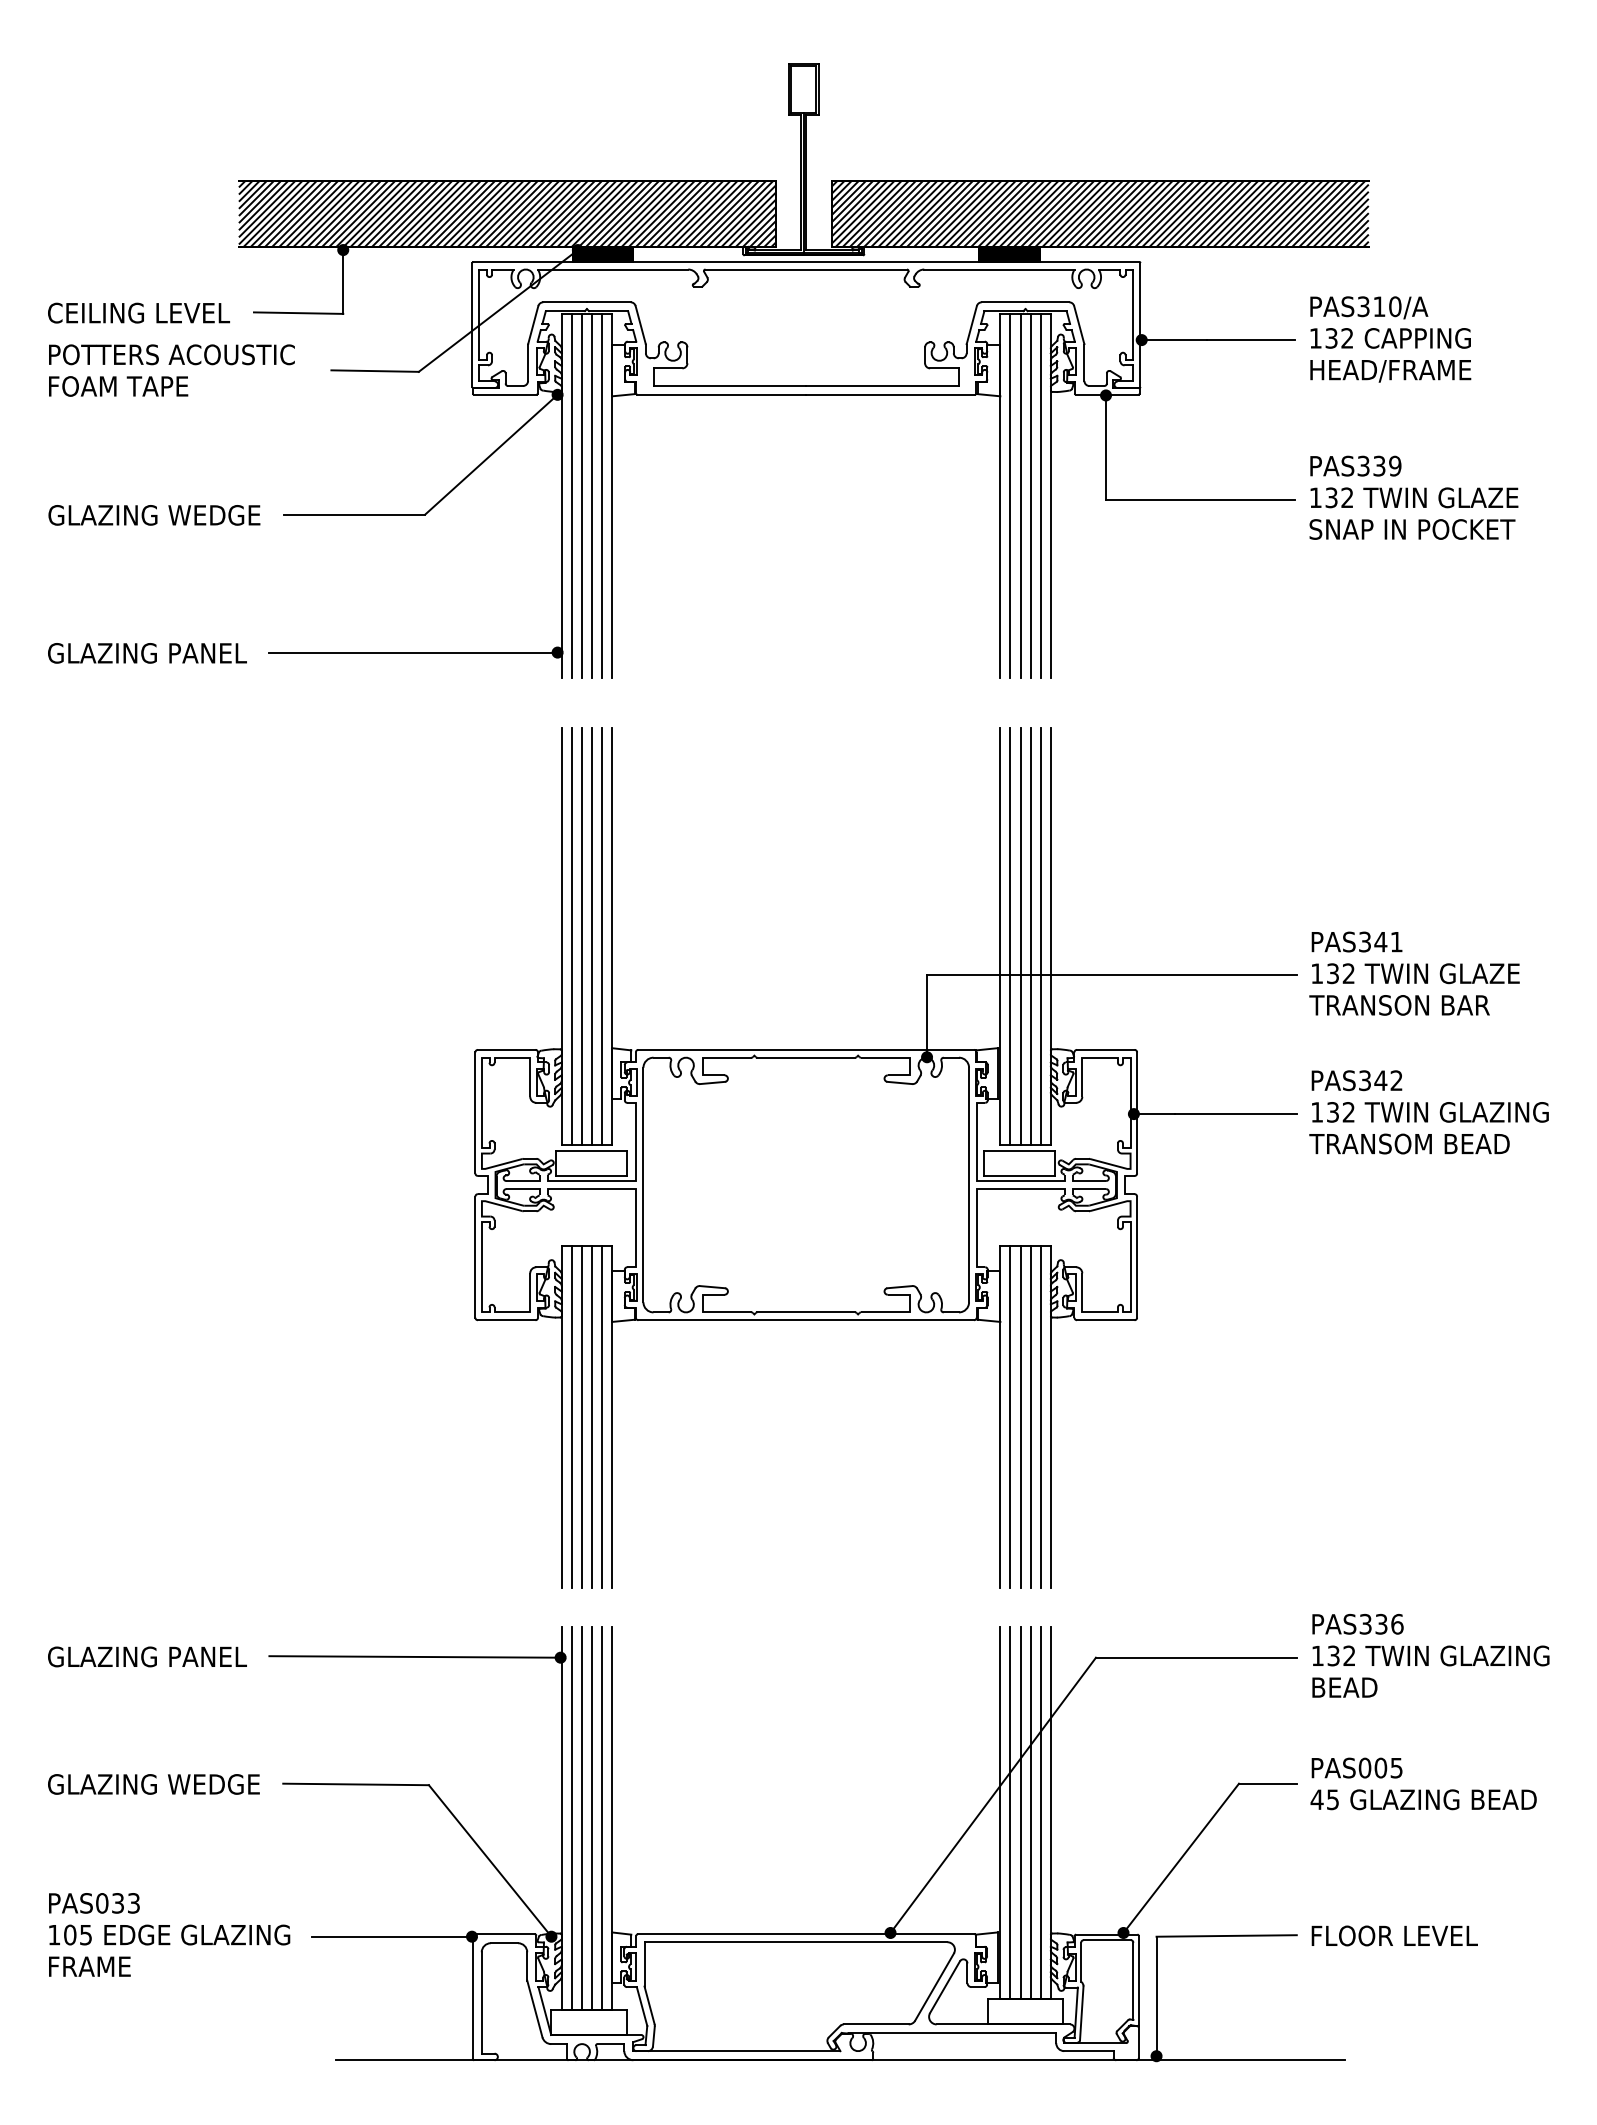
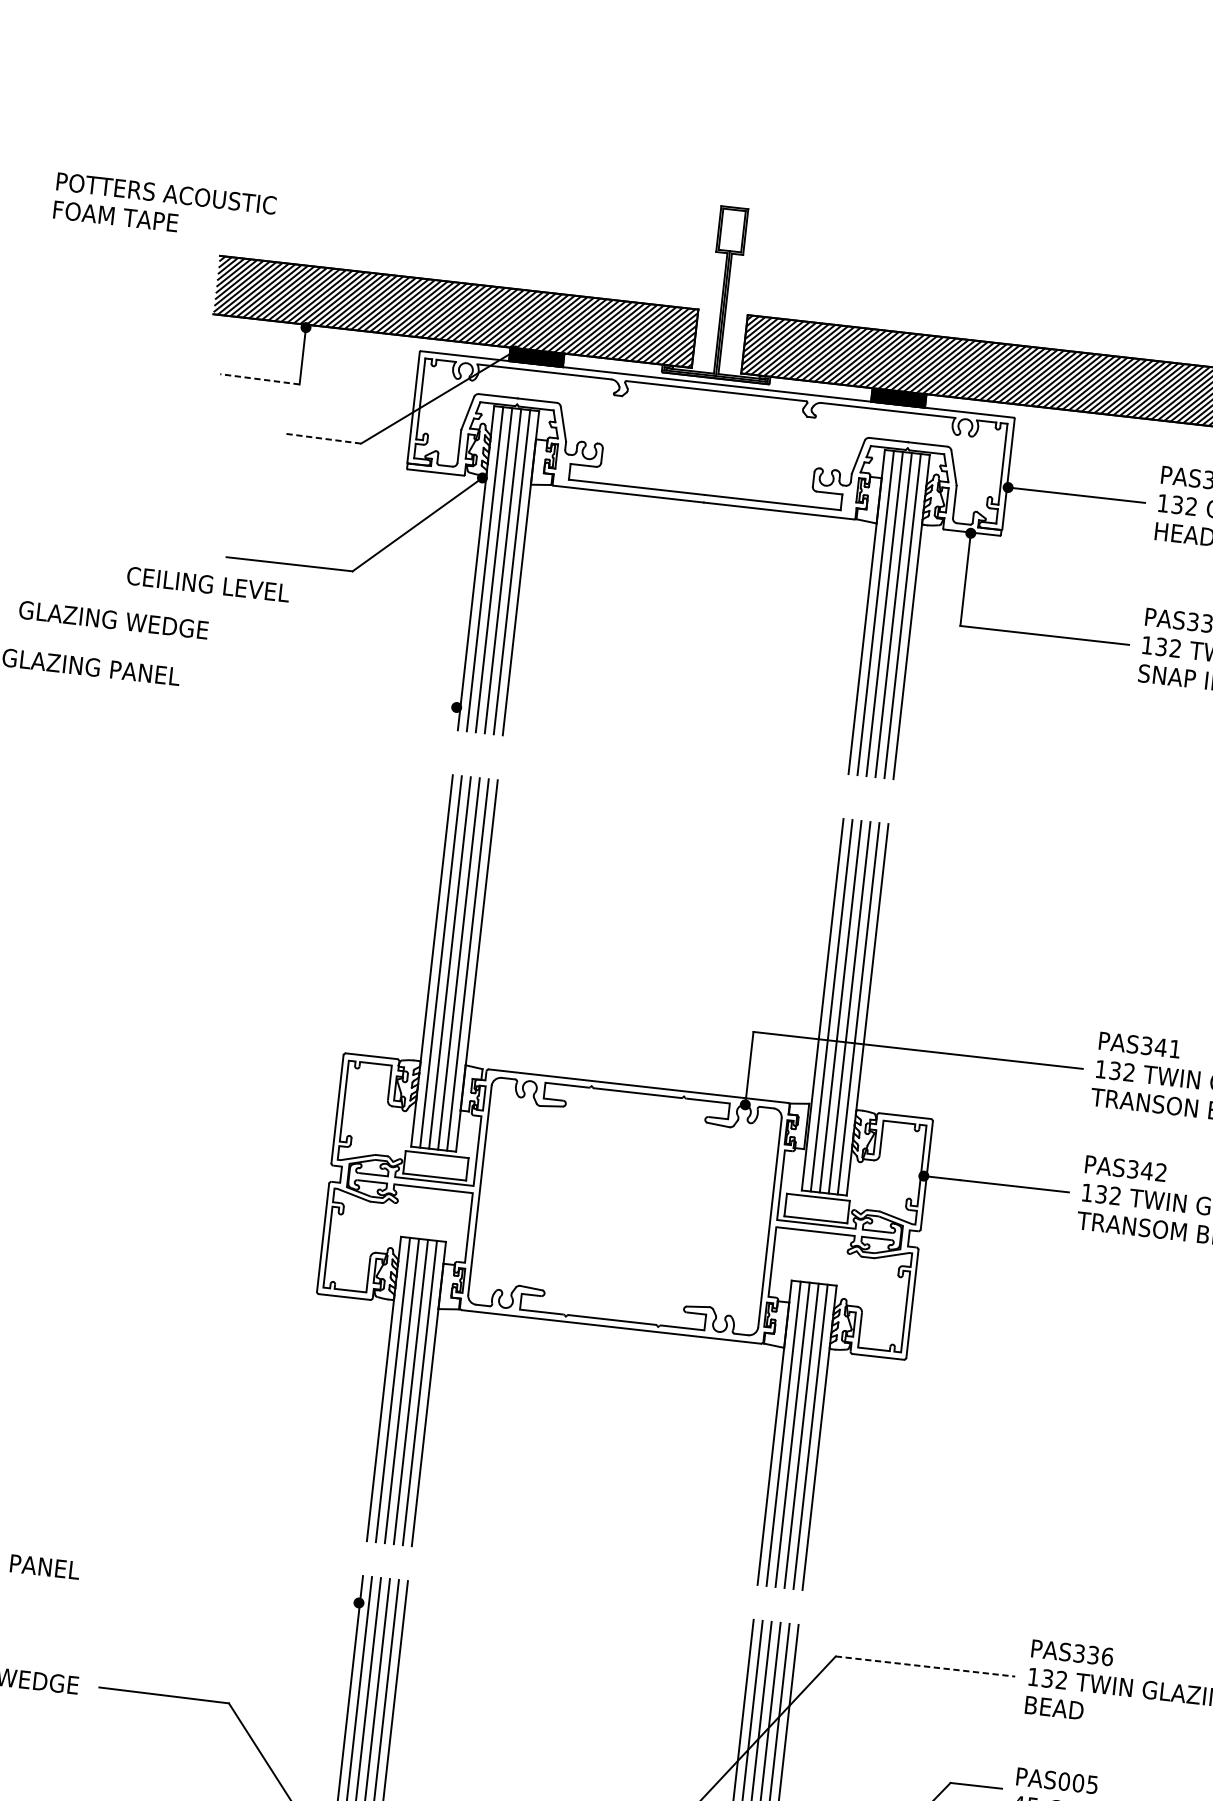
text: (138, 312) -> (208, 583), moved
line: (298, 313) -> (259, 379), solid -> dashed
text: (171, 370) -> (164, 207), moved
line: (375, 371) -> (322, 438), solid -> dashed
text: (154, 515) -> (113, 620), moved
line: (413, 652) -> (328, 693), removed
line: (414, 1656) -> (228, 1587), removed
line: (1196, 1657) -> (925, 1666), solid -> dashed

